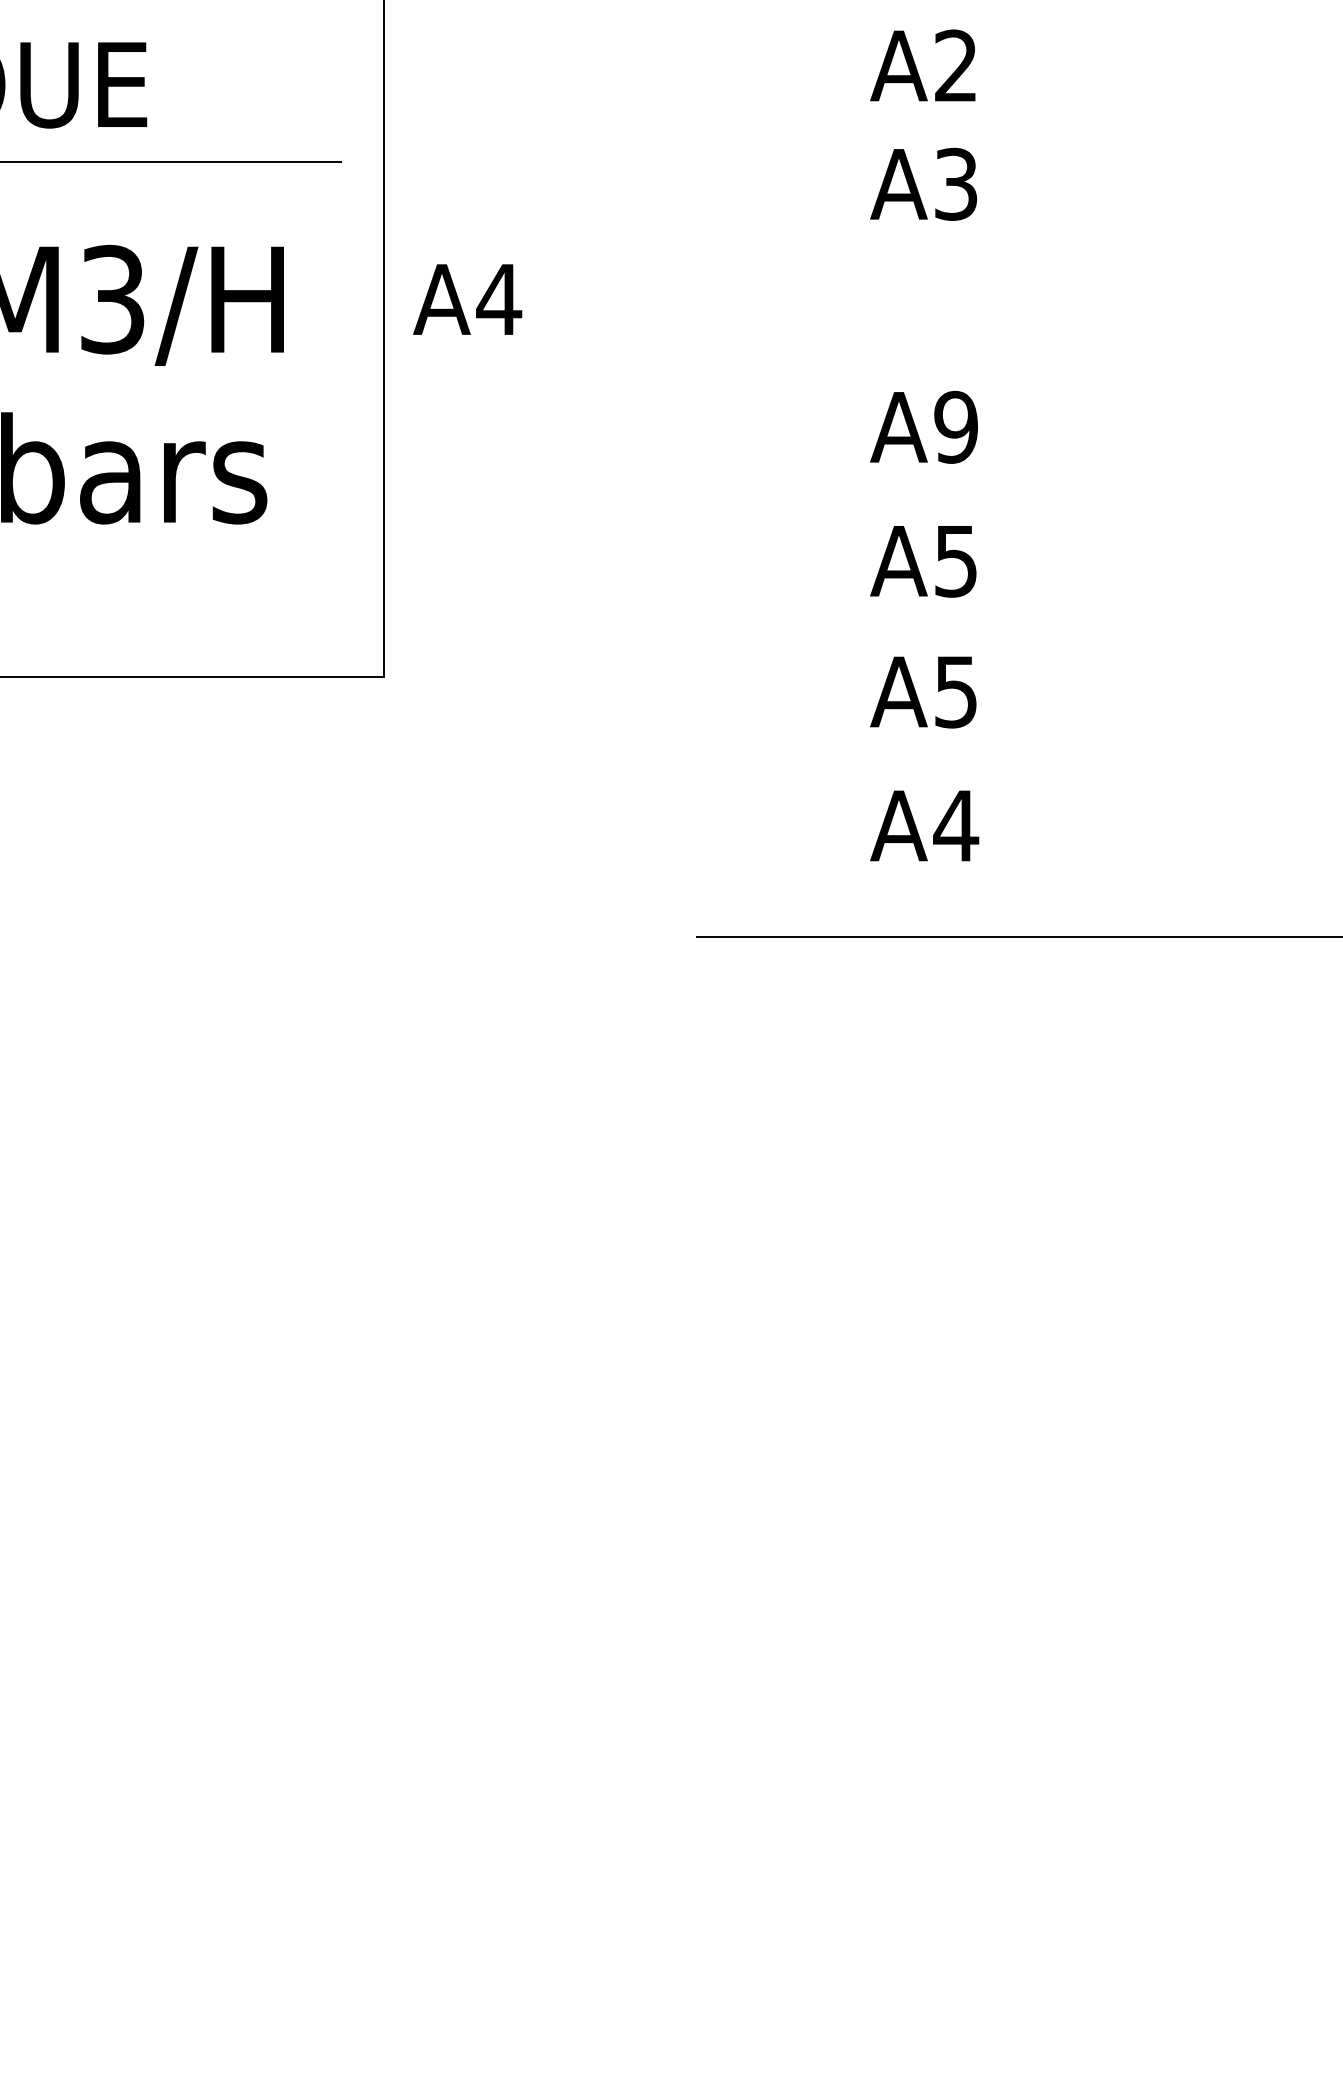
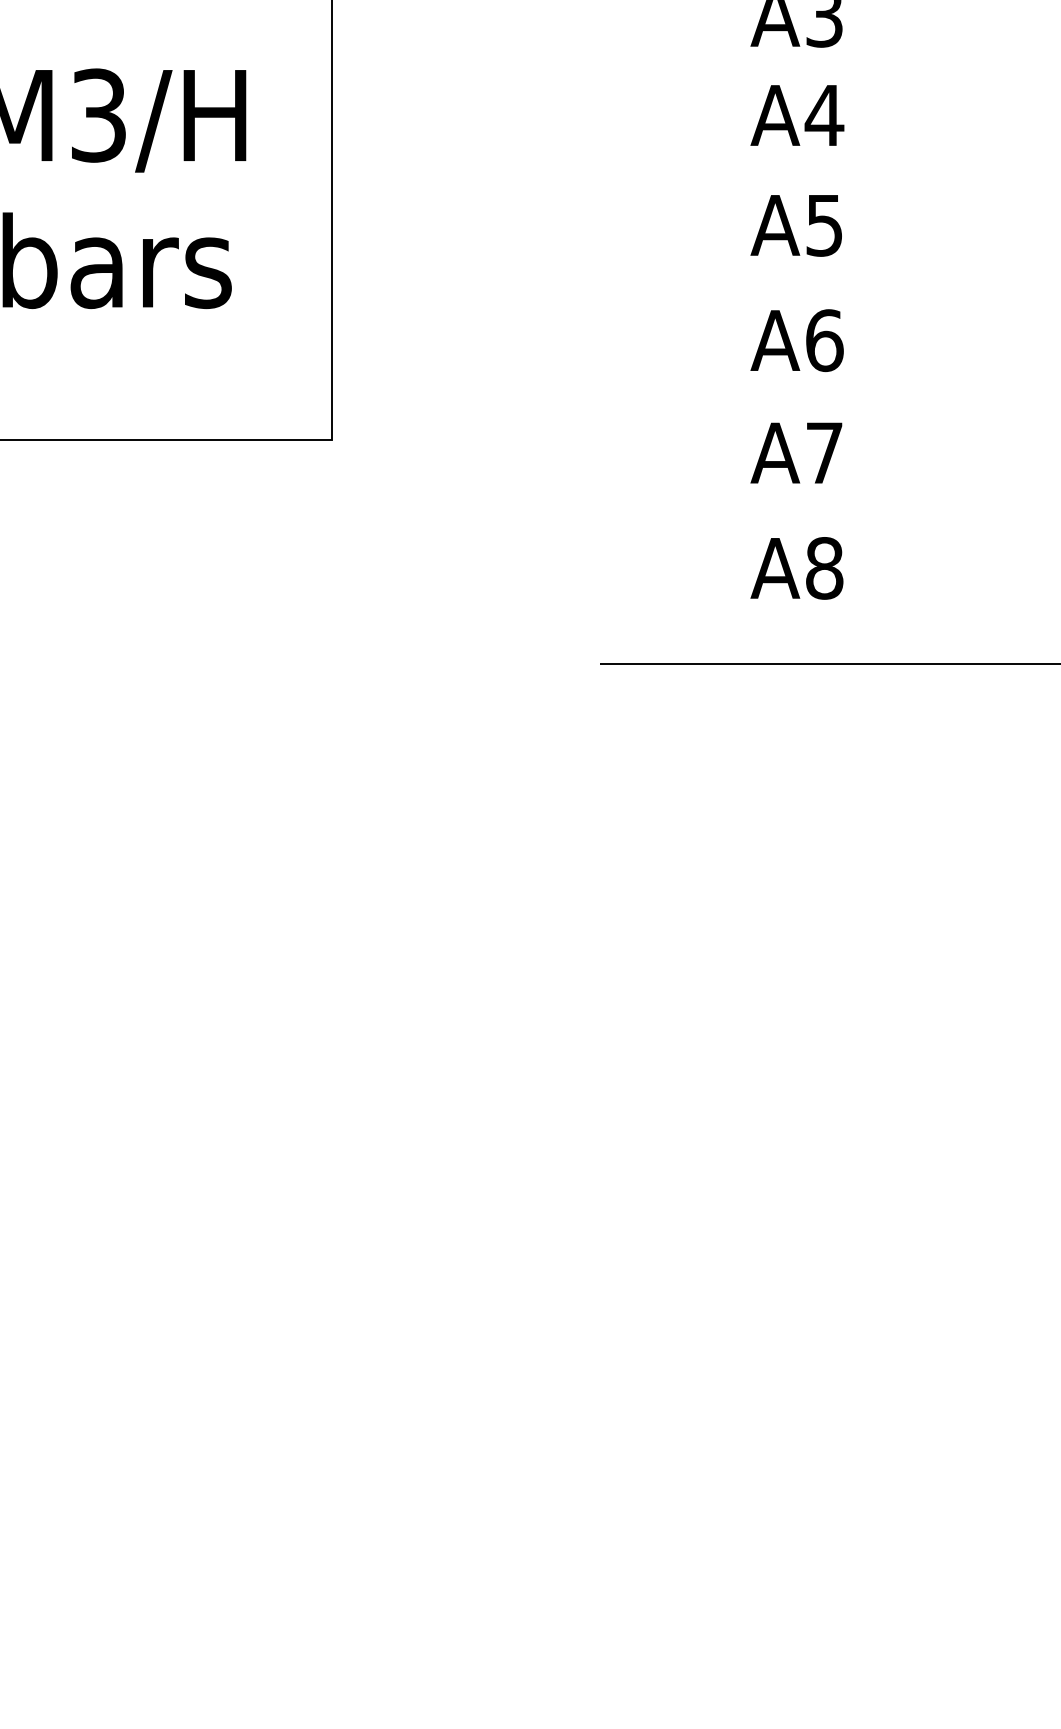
text: (467, 299) -> (797, 115), moved
text: (955, 426) -> (823, 224), A9 -> A5
text: (956, 560) -> (824, 339), A5 -> A6
text: (955, 692) -> (823, 453), A5 -> A7
text: (956, 825) -> (824, 567), A4 -> A8

